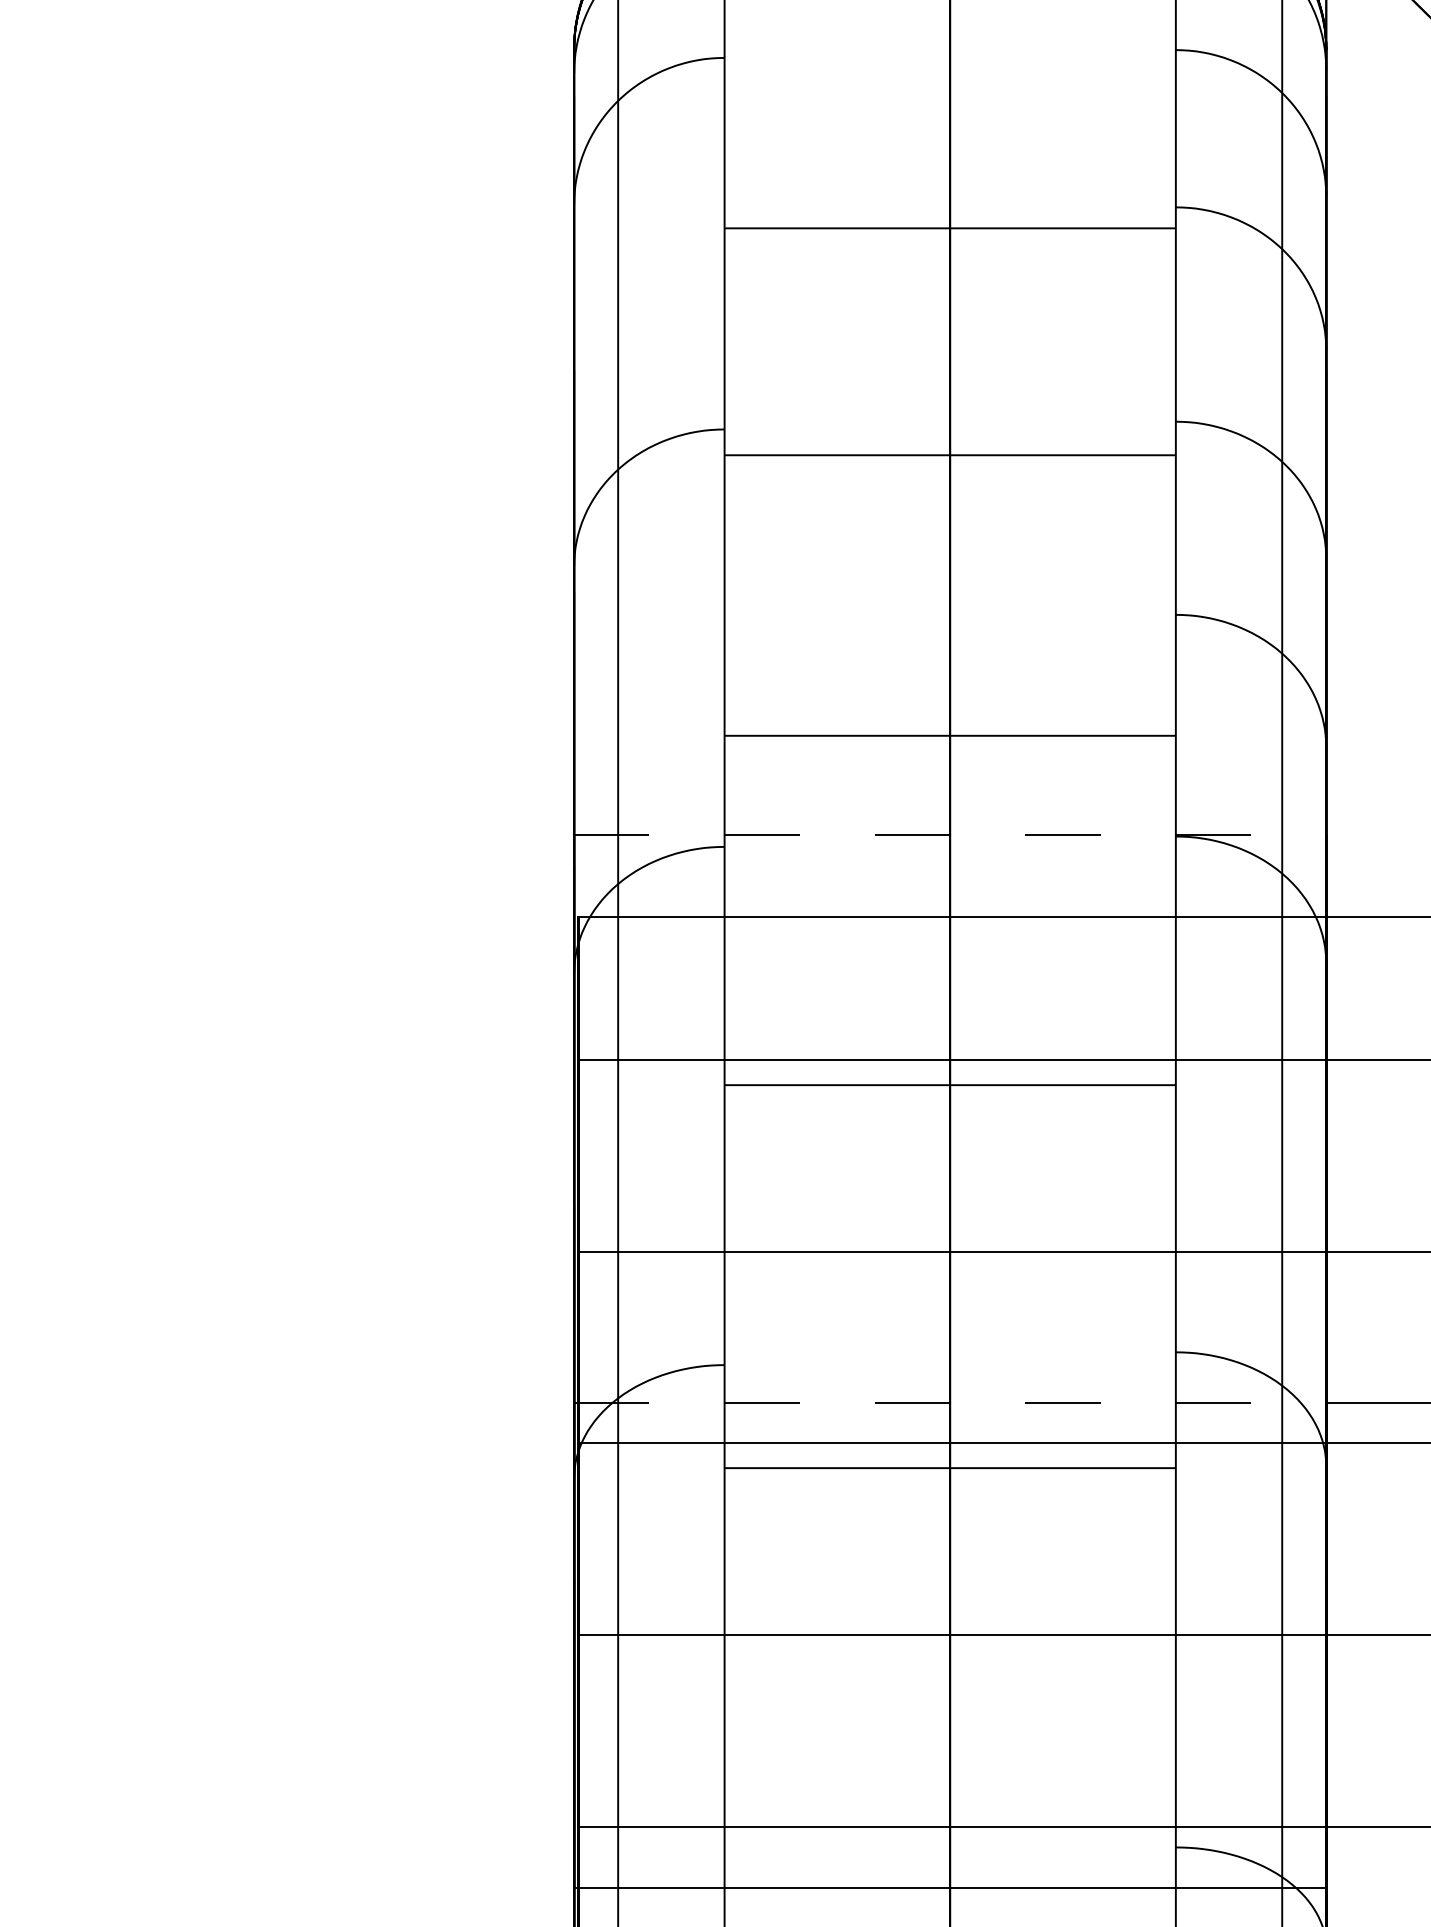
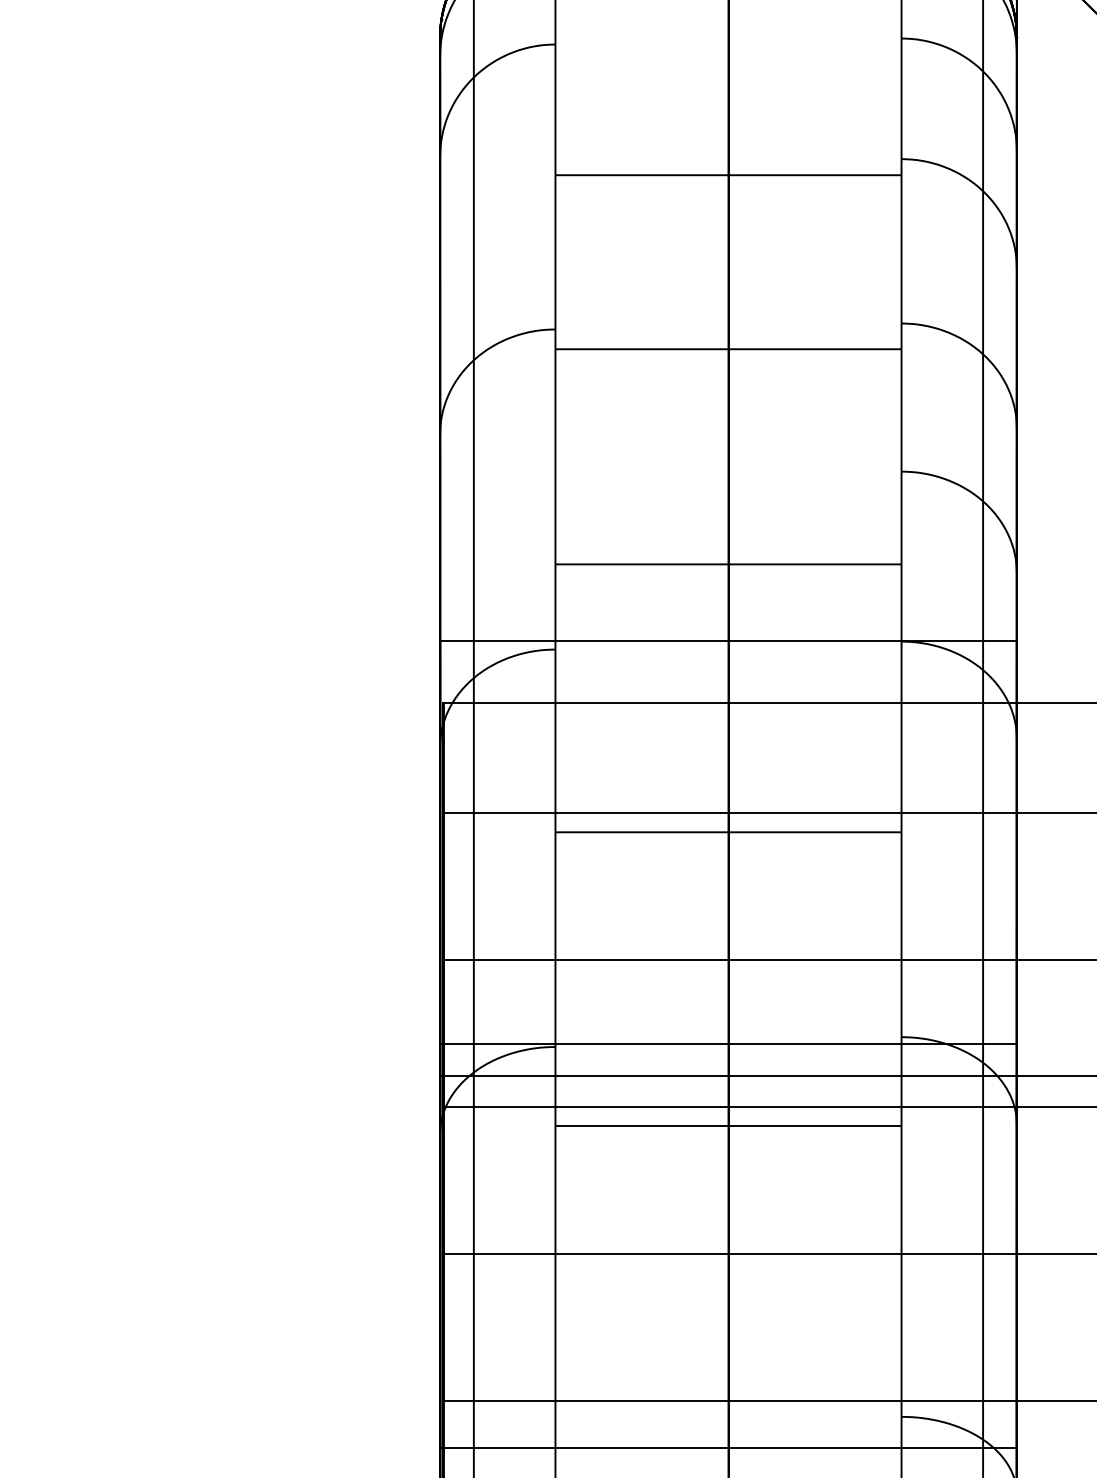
line: (951, 835) -> (729, 640), dashed -> solid
line: (950, 1361) -> (728, 1044), added
line: (951, 1402) -> (729, 1075), dashed -> solid

